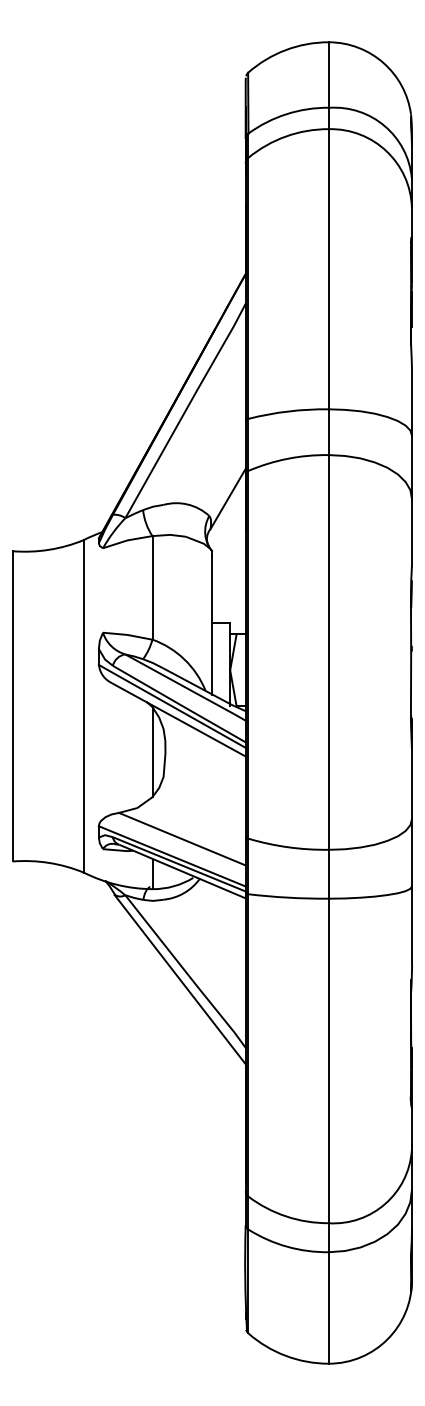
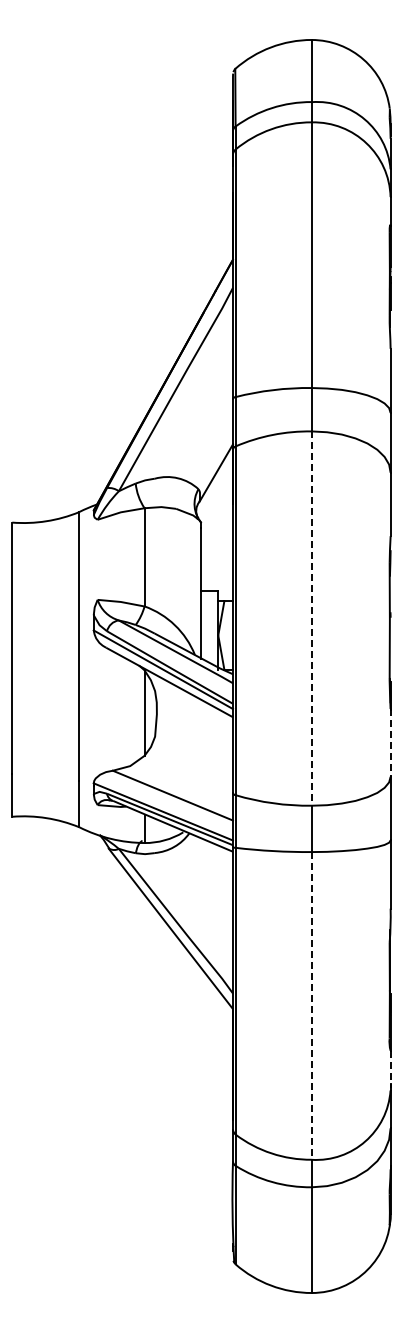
line: (328, 653) -> (311, 619), solid -> dashed
line: (411, 783) -> (390, 742), solid -> dashed
line: (328, 1060) -> (311, 1005), solid -> dashed
line: (411, 1129) -> (390, 1070), solid -> dashed

